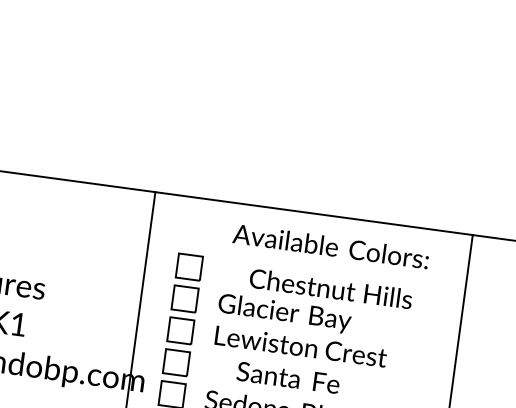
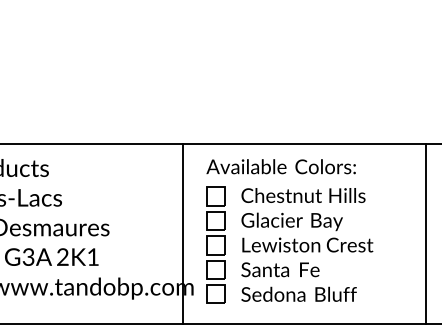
text: (330, 246) -> (280, 166), moved
text: (331, 288) -> (303, 195), moved
text: (288, 377) -> (280, 269), moved

